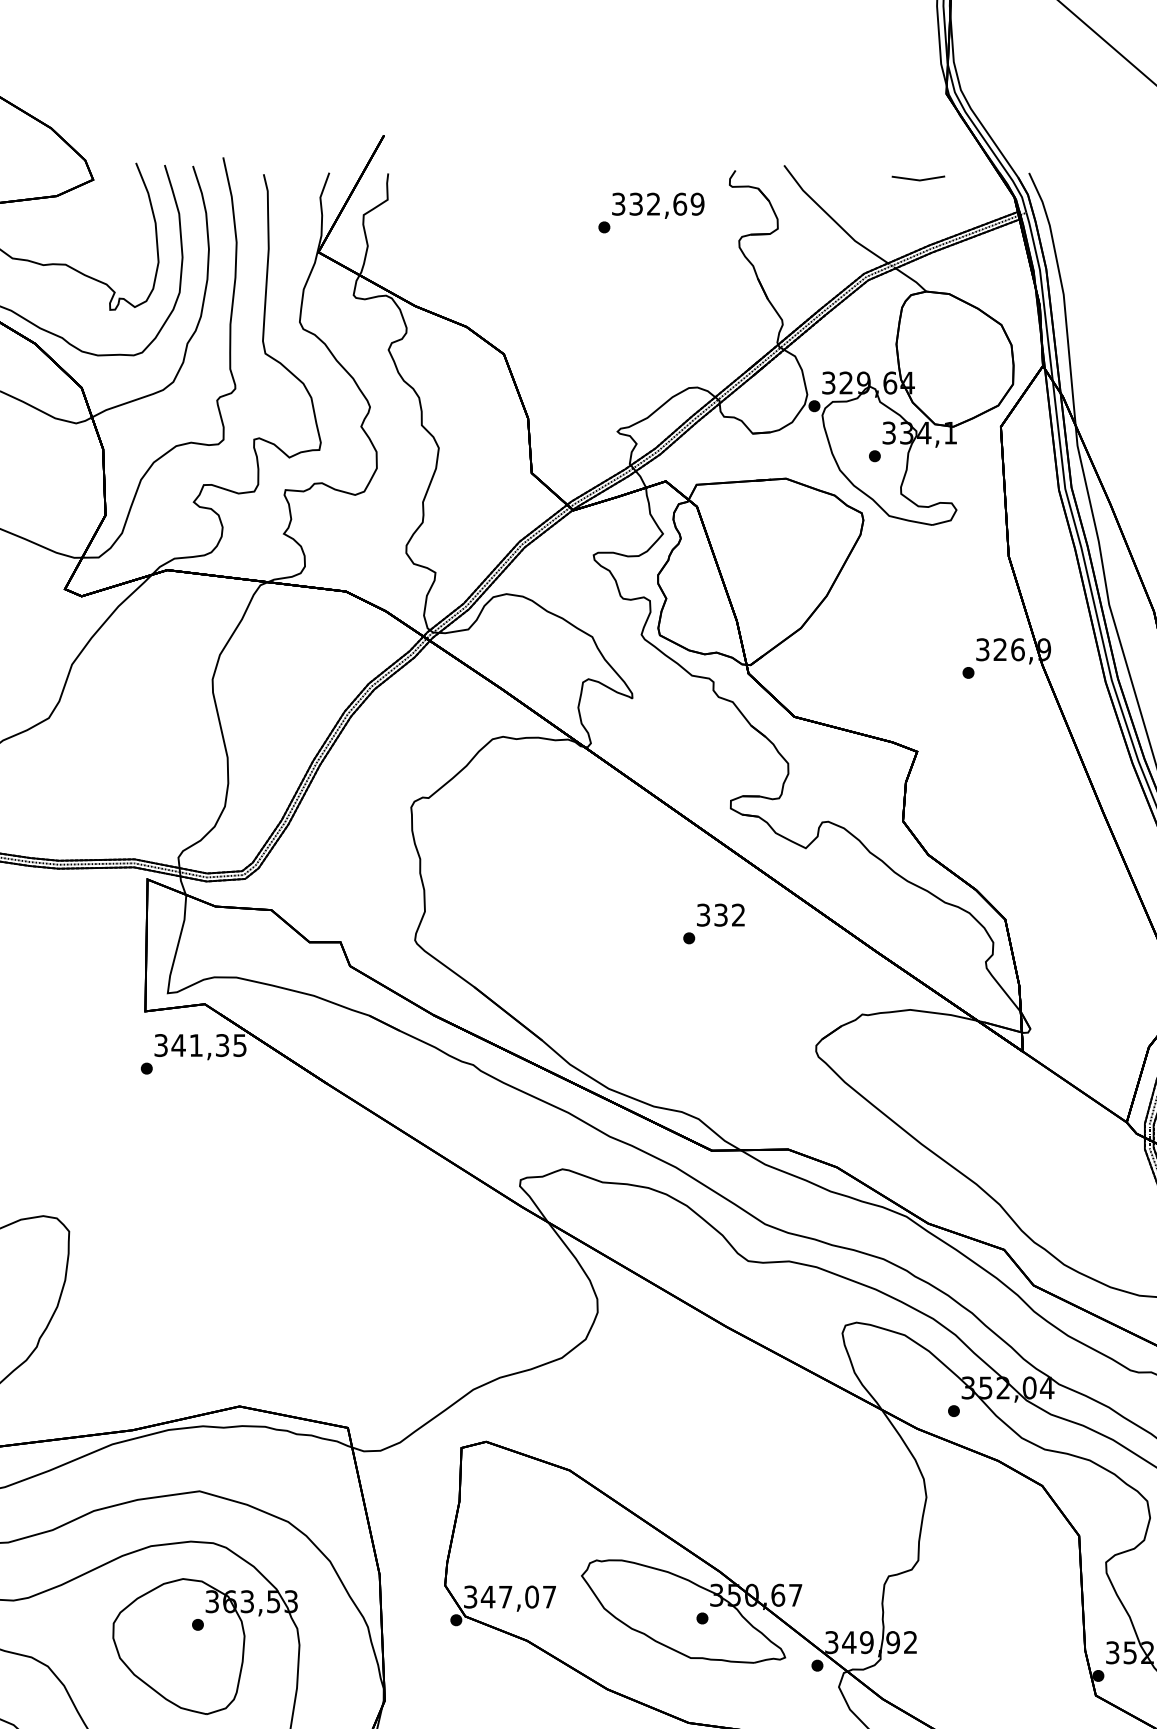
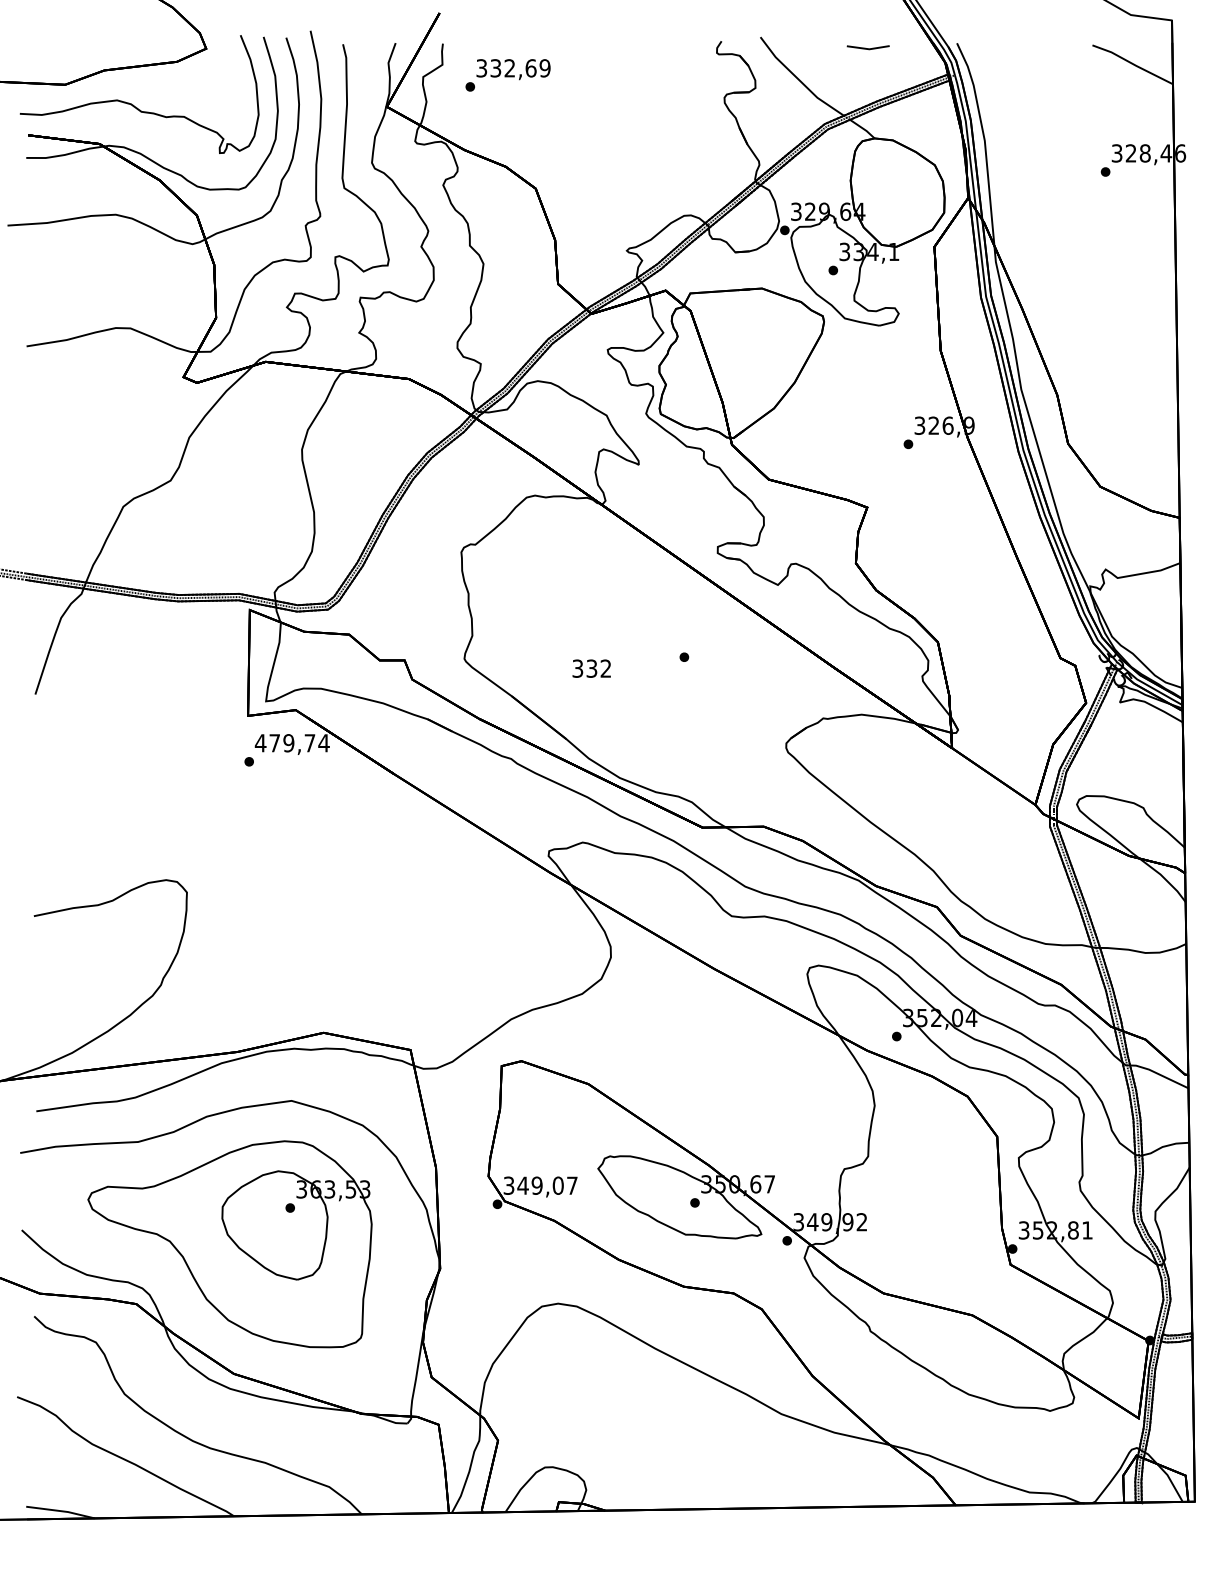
text: (650, 213) -> (507, 75), moved
text: (720, 914) -> (591, 668), moved
text: (199, 1045) -> (291, 743), 341,35 -> 479,74
text: (504, 1596) -> (536, 1185), 347,07 -> 349,07

